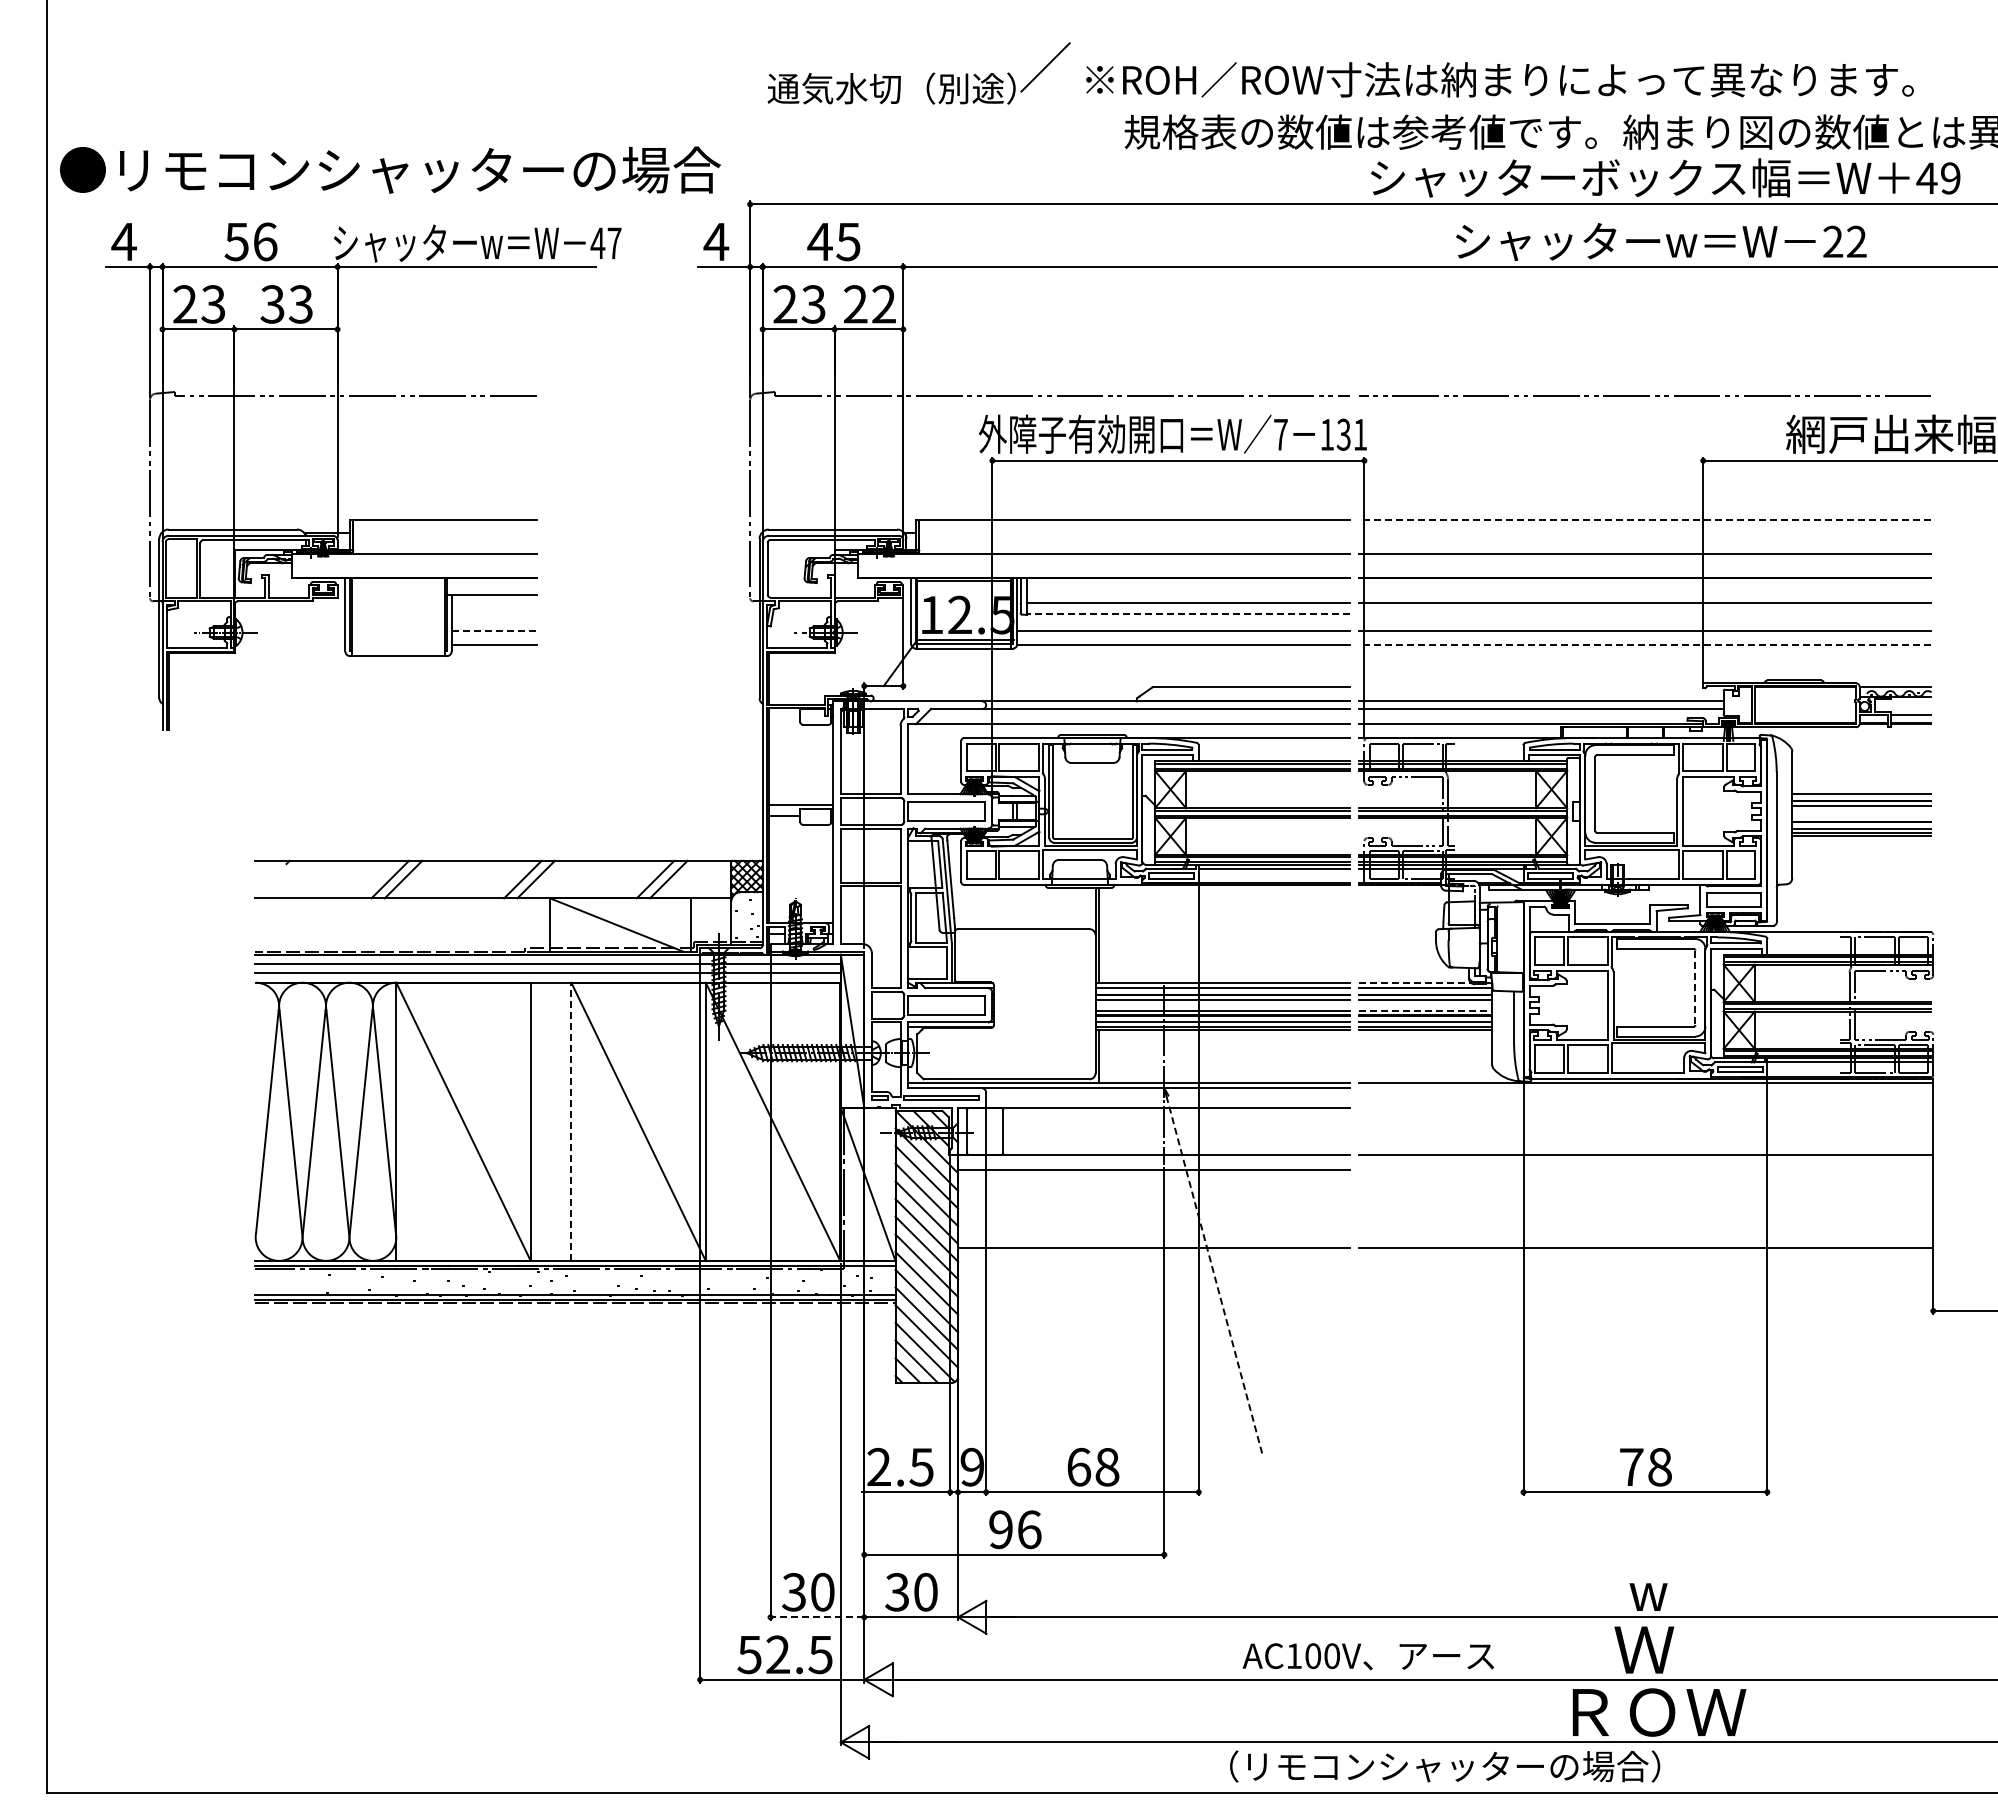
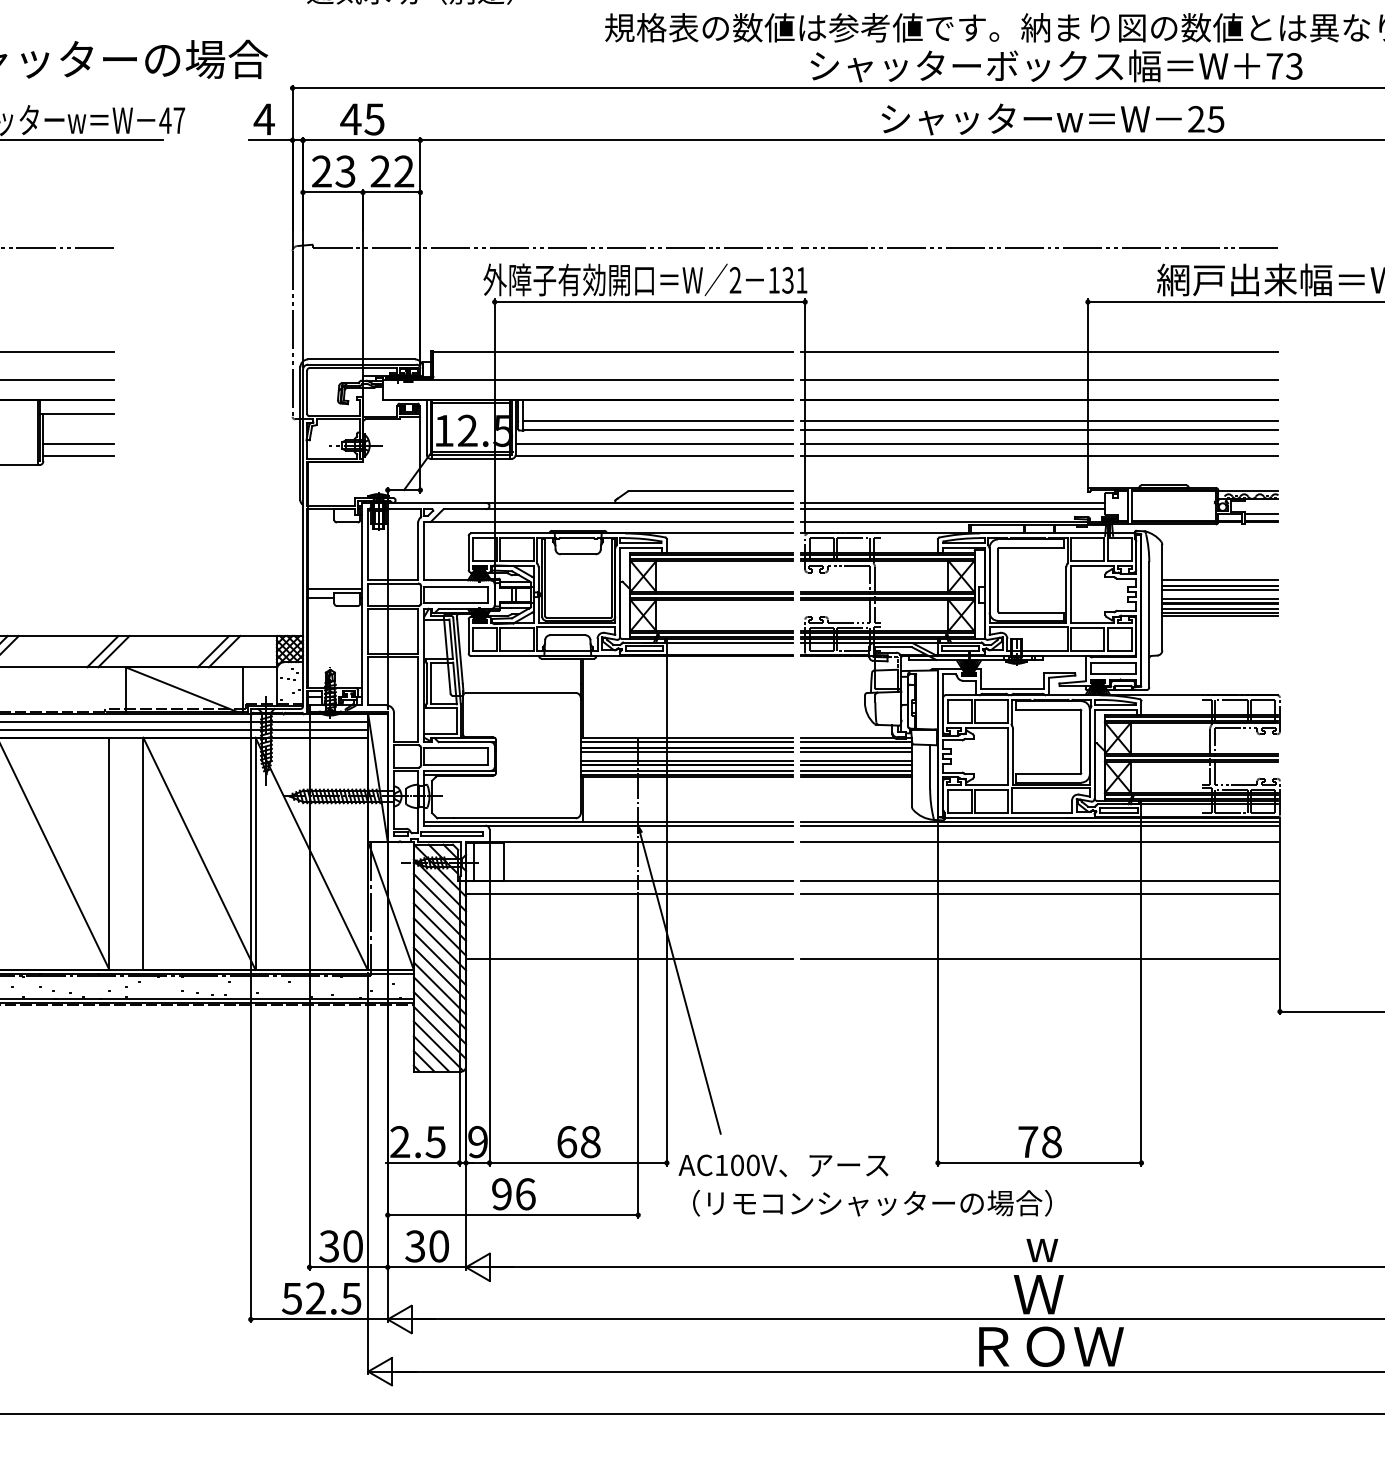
text: (1938, 178) -> (1284, 66), 49 -> 73
text: (1856, 241) -> (1215, 119), 22 -> 25
text: (1280, 434) -> (735, 280), 7 -> 2
line: (1644, 520) -> (1038, 351), dashed -> solid
line: (1188, 614) -> (658, 430), dashed -> solid
line: (1645, 614) -> (1039, 430), added
line: (494, 631) -> (79, 444), dashed -> solid
line: (1644, 645) -> (1038, 456), dashed -> solid
line: (1861, 816) -> (1220, 598), added
line: (1416, 983) -> (848, 738), dashed -> solid
line: (1695, 988) -> (1081, 742), dashed -> solid
line: (1426, 1010) -> (857, 760), dashed -> solid
line: (1645, 1088) -> (1039, 825), added
line: (1645, 1107) -> (1039, 841), added
line: (571, 1121) -> (143, 853), dashed -> solid
line: (1645, 1170) -> (1039, 894), added
line: (1214, 1276) -> (680, 982), dashed -> solid
line: (817, 1617) -> (348, 1267), dashed -> solid
text: (1368, 1656) -> (783, 1165), moved
text: (1445, 1766) -> (872, 1203), moved

